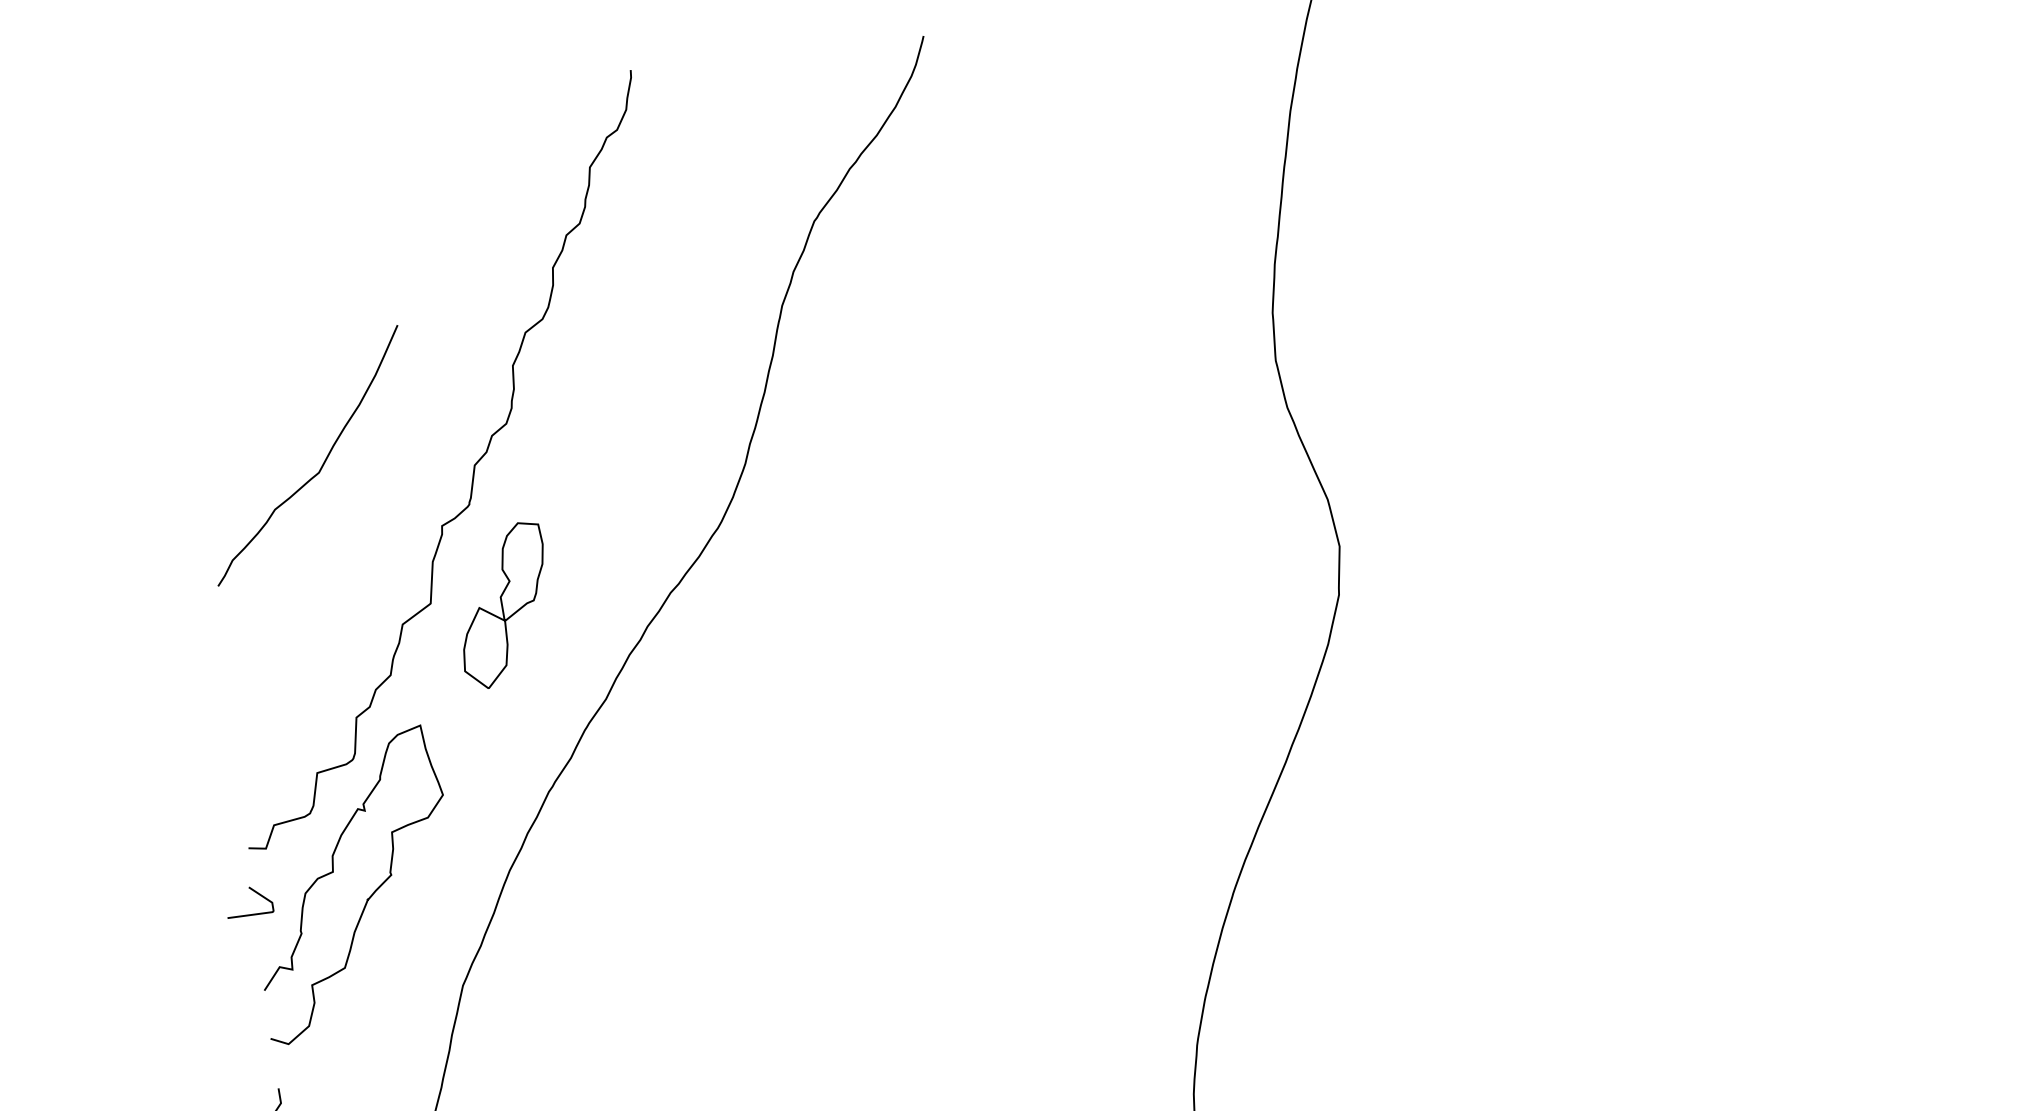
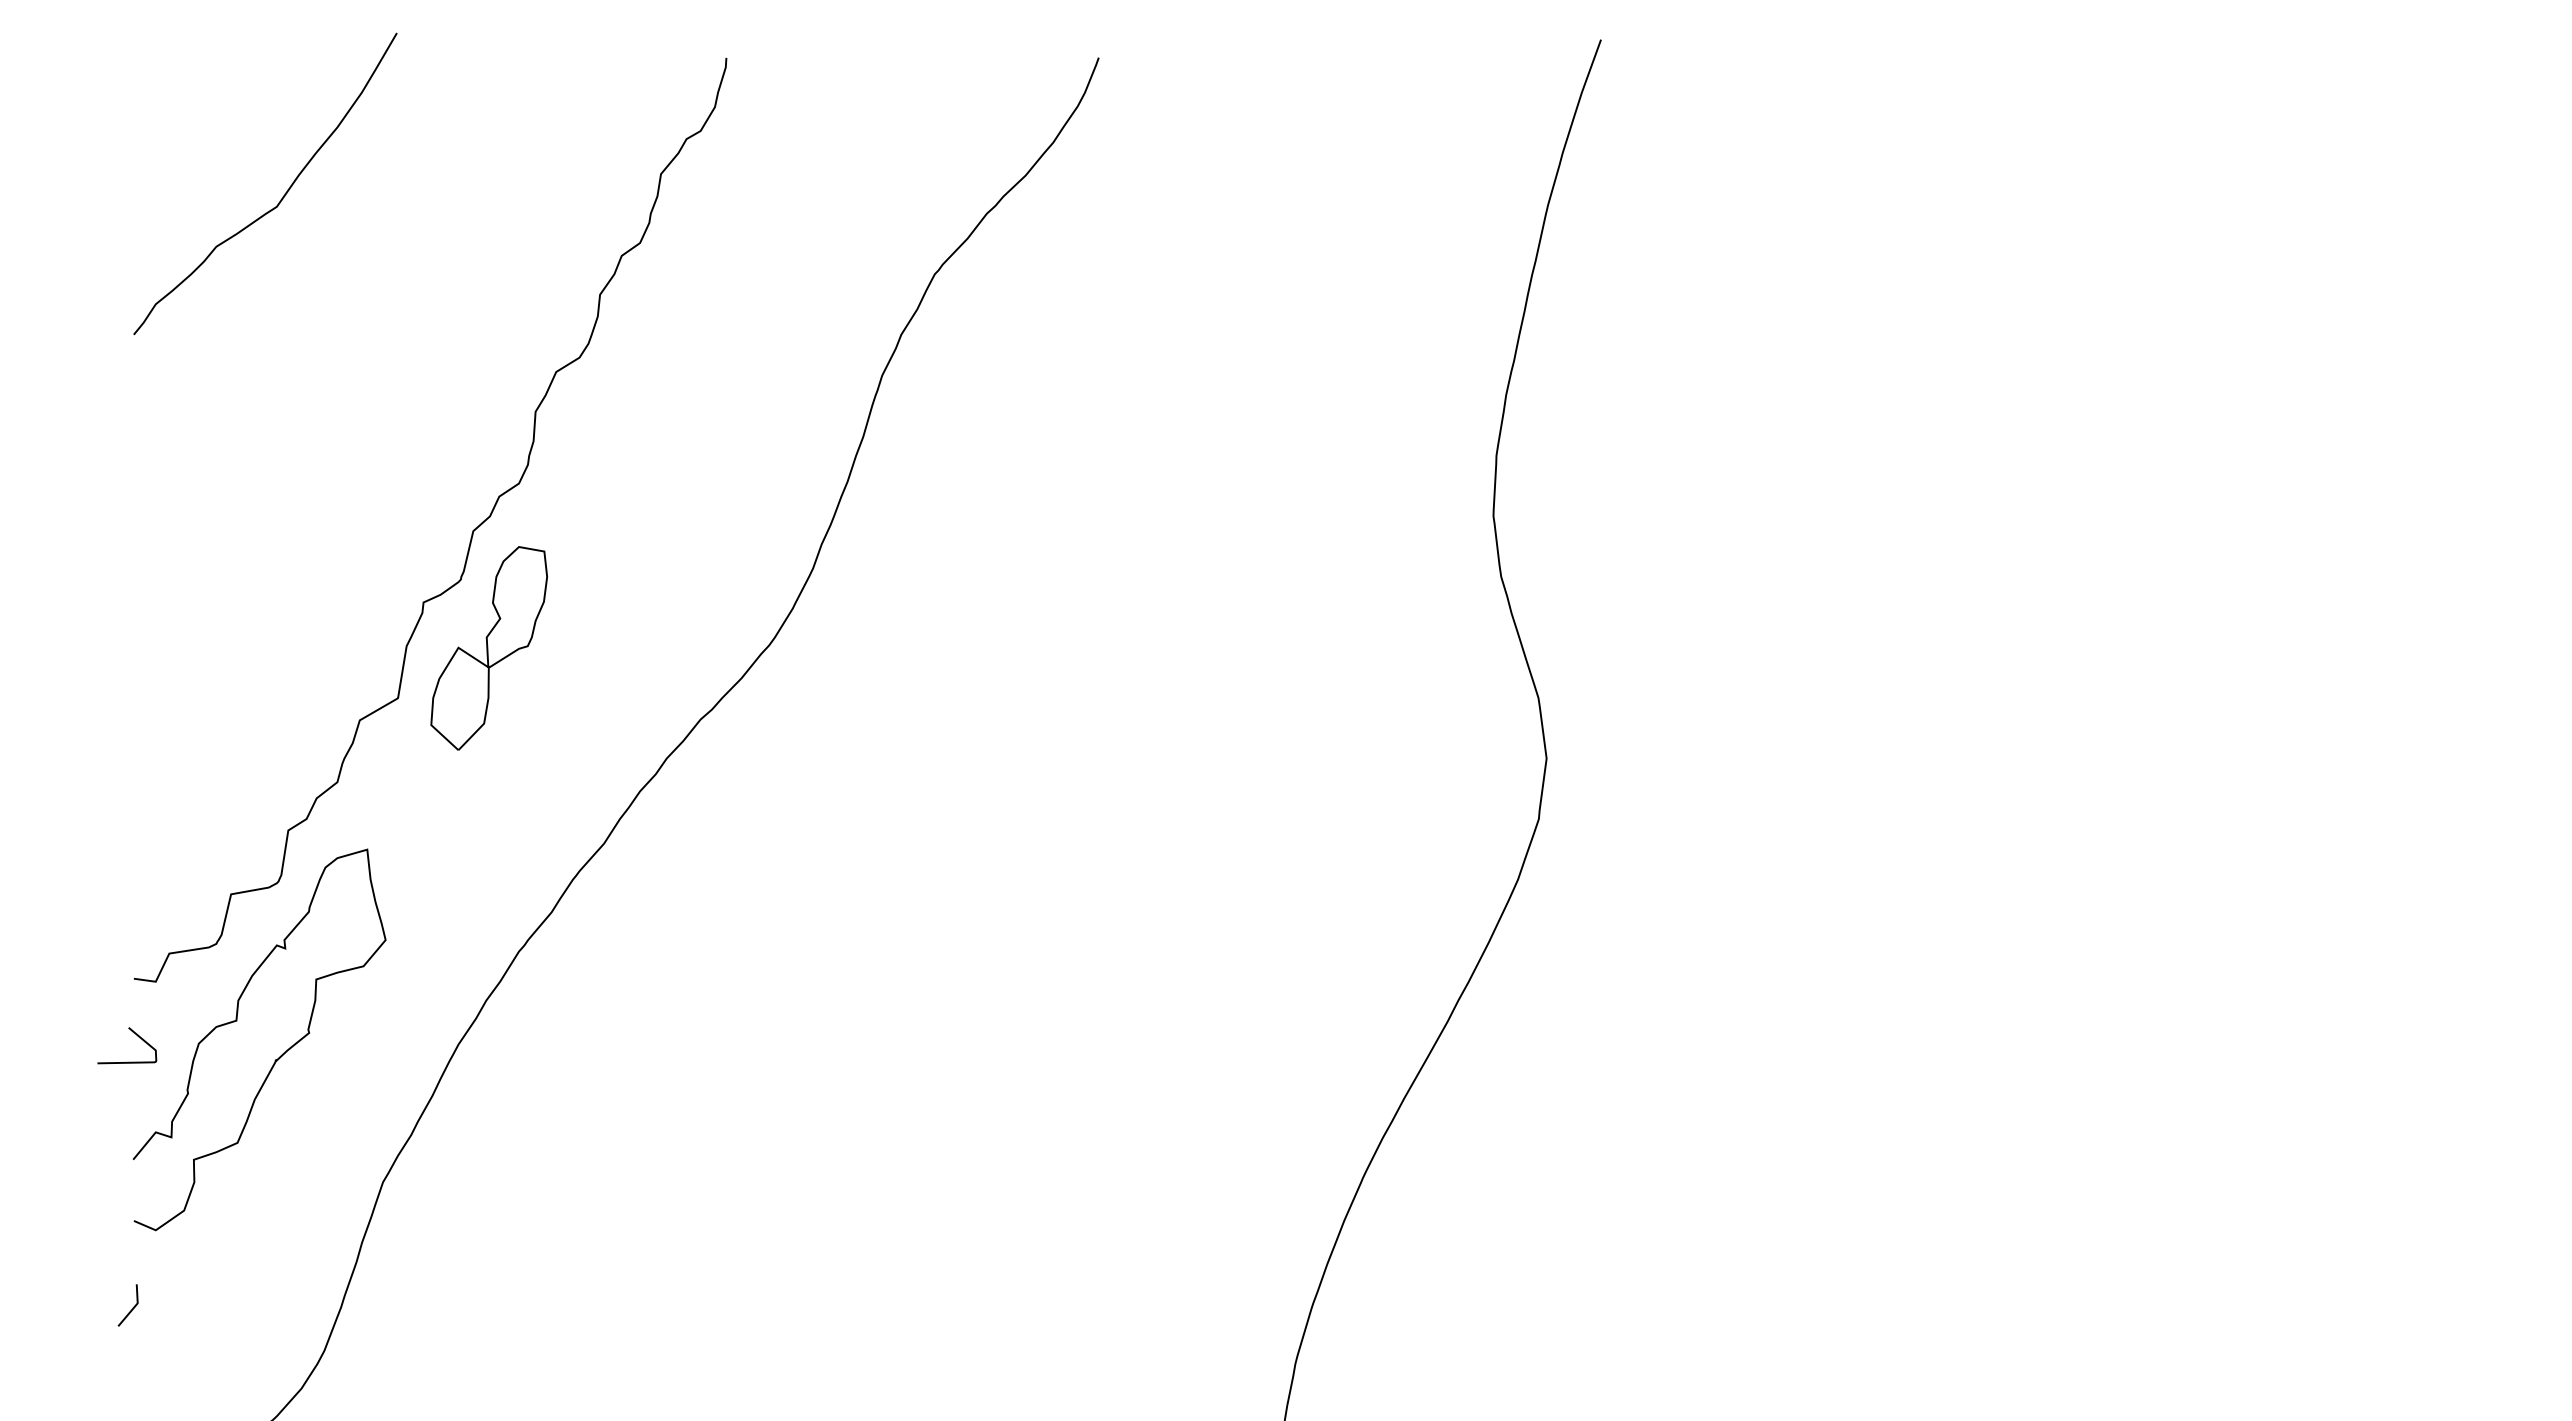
curve: (322, 464) -> (282, 196), moved
part: (503, 605) -> (488, 648), moved

